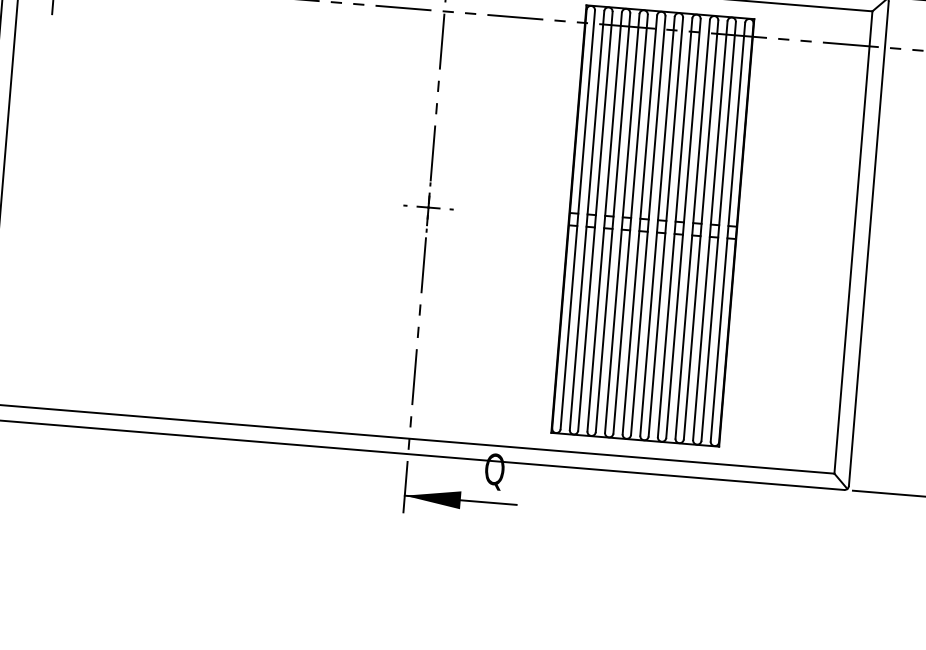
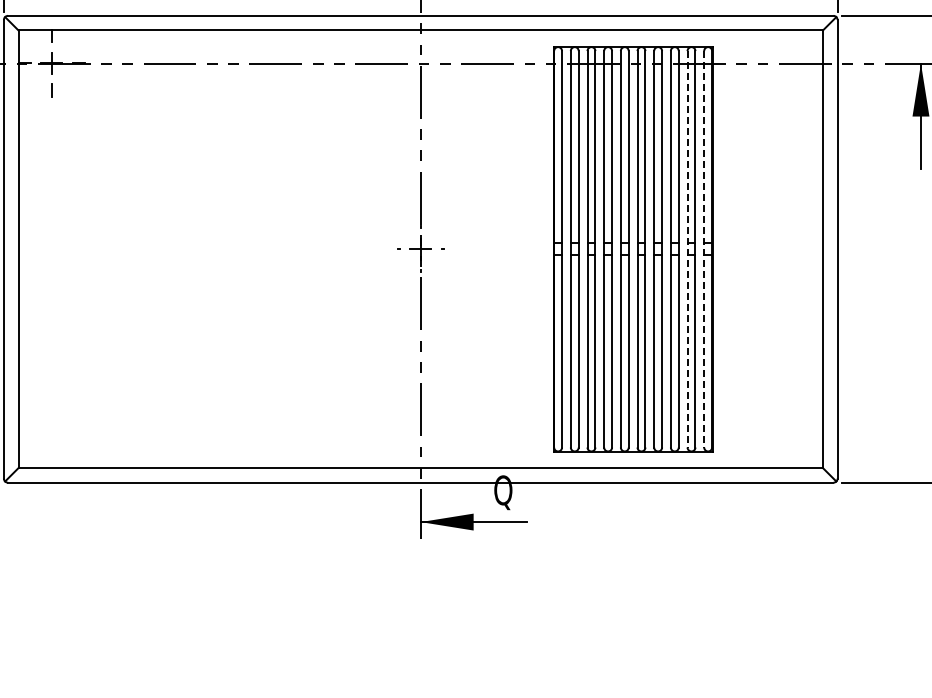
line: (710, 230) -> (687, 249), solid -> dashed
line: (728, 232) -> (704, 249), solid -> dashed

